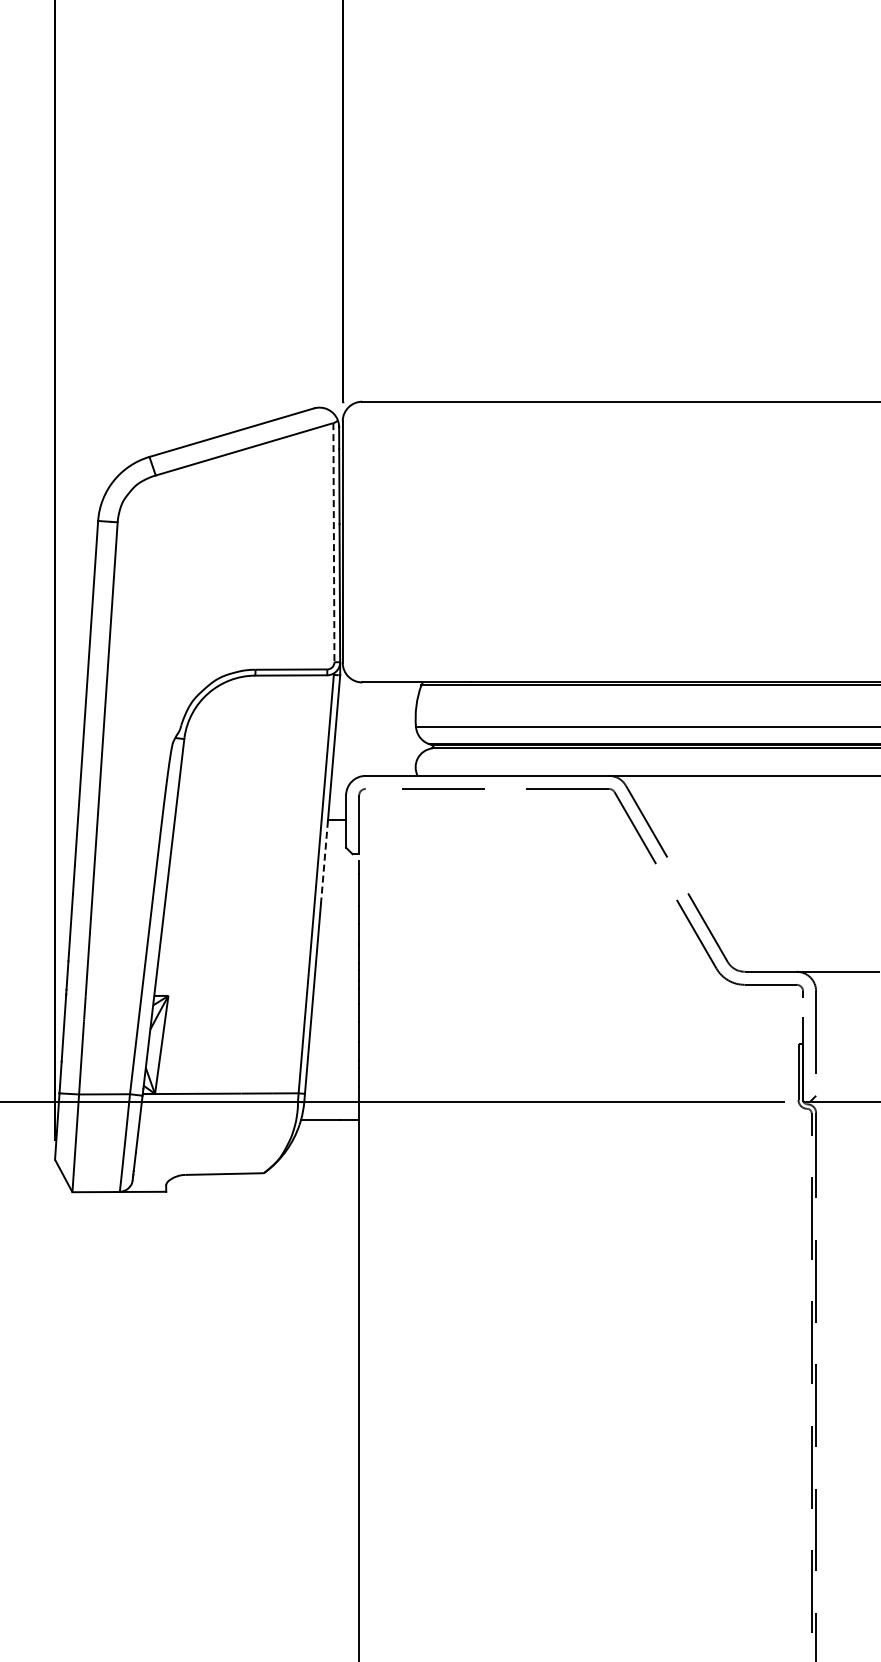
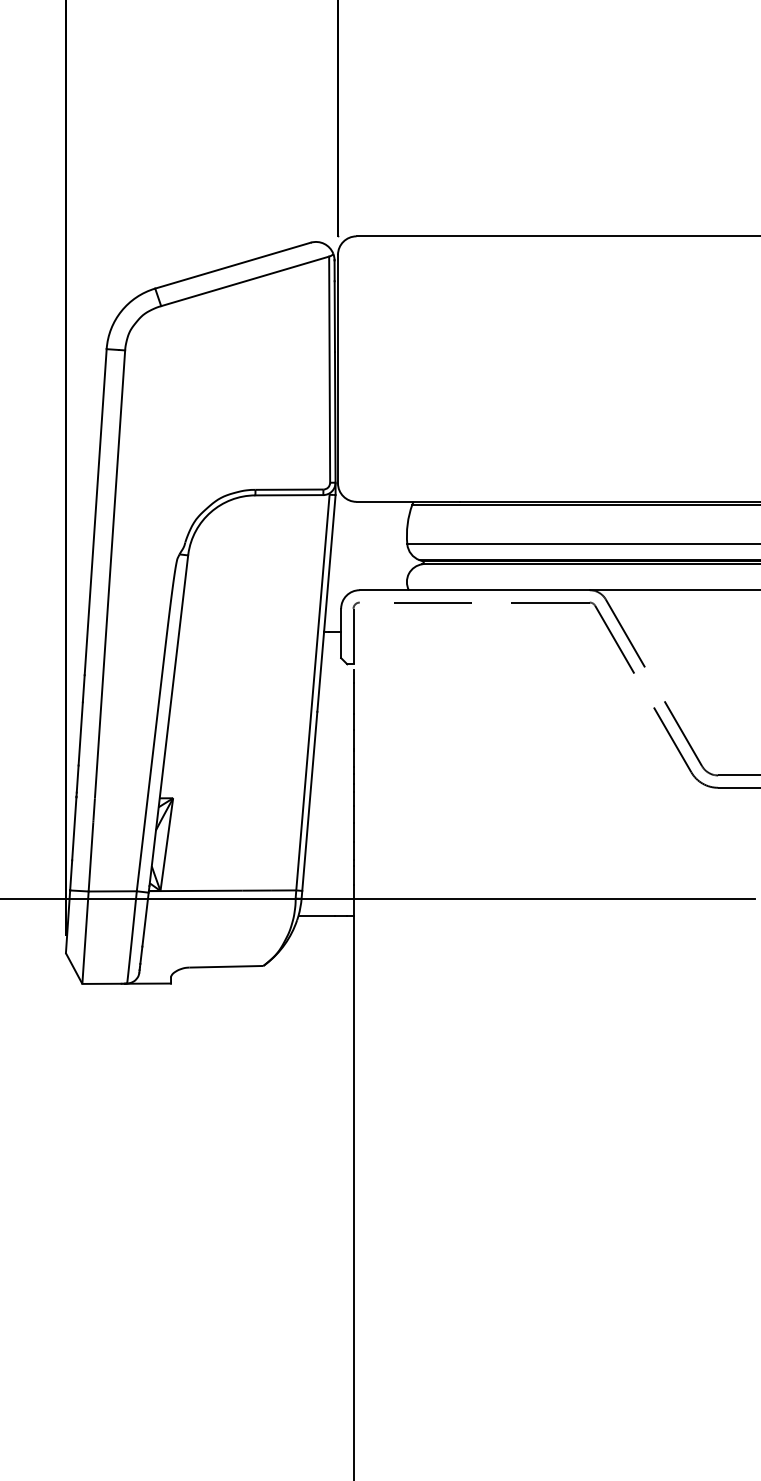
line: (333, 542) -> (329, 369), dashed -> solid
line: (324, 862) -> (320, 672), dashed -> solid

